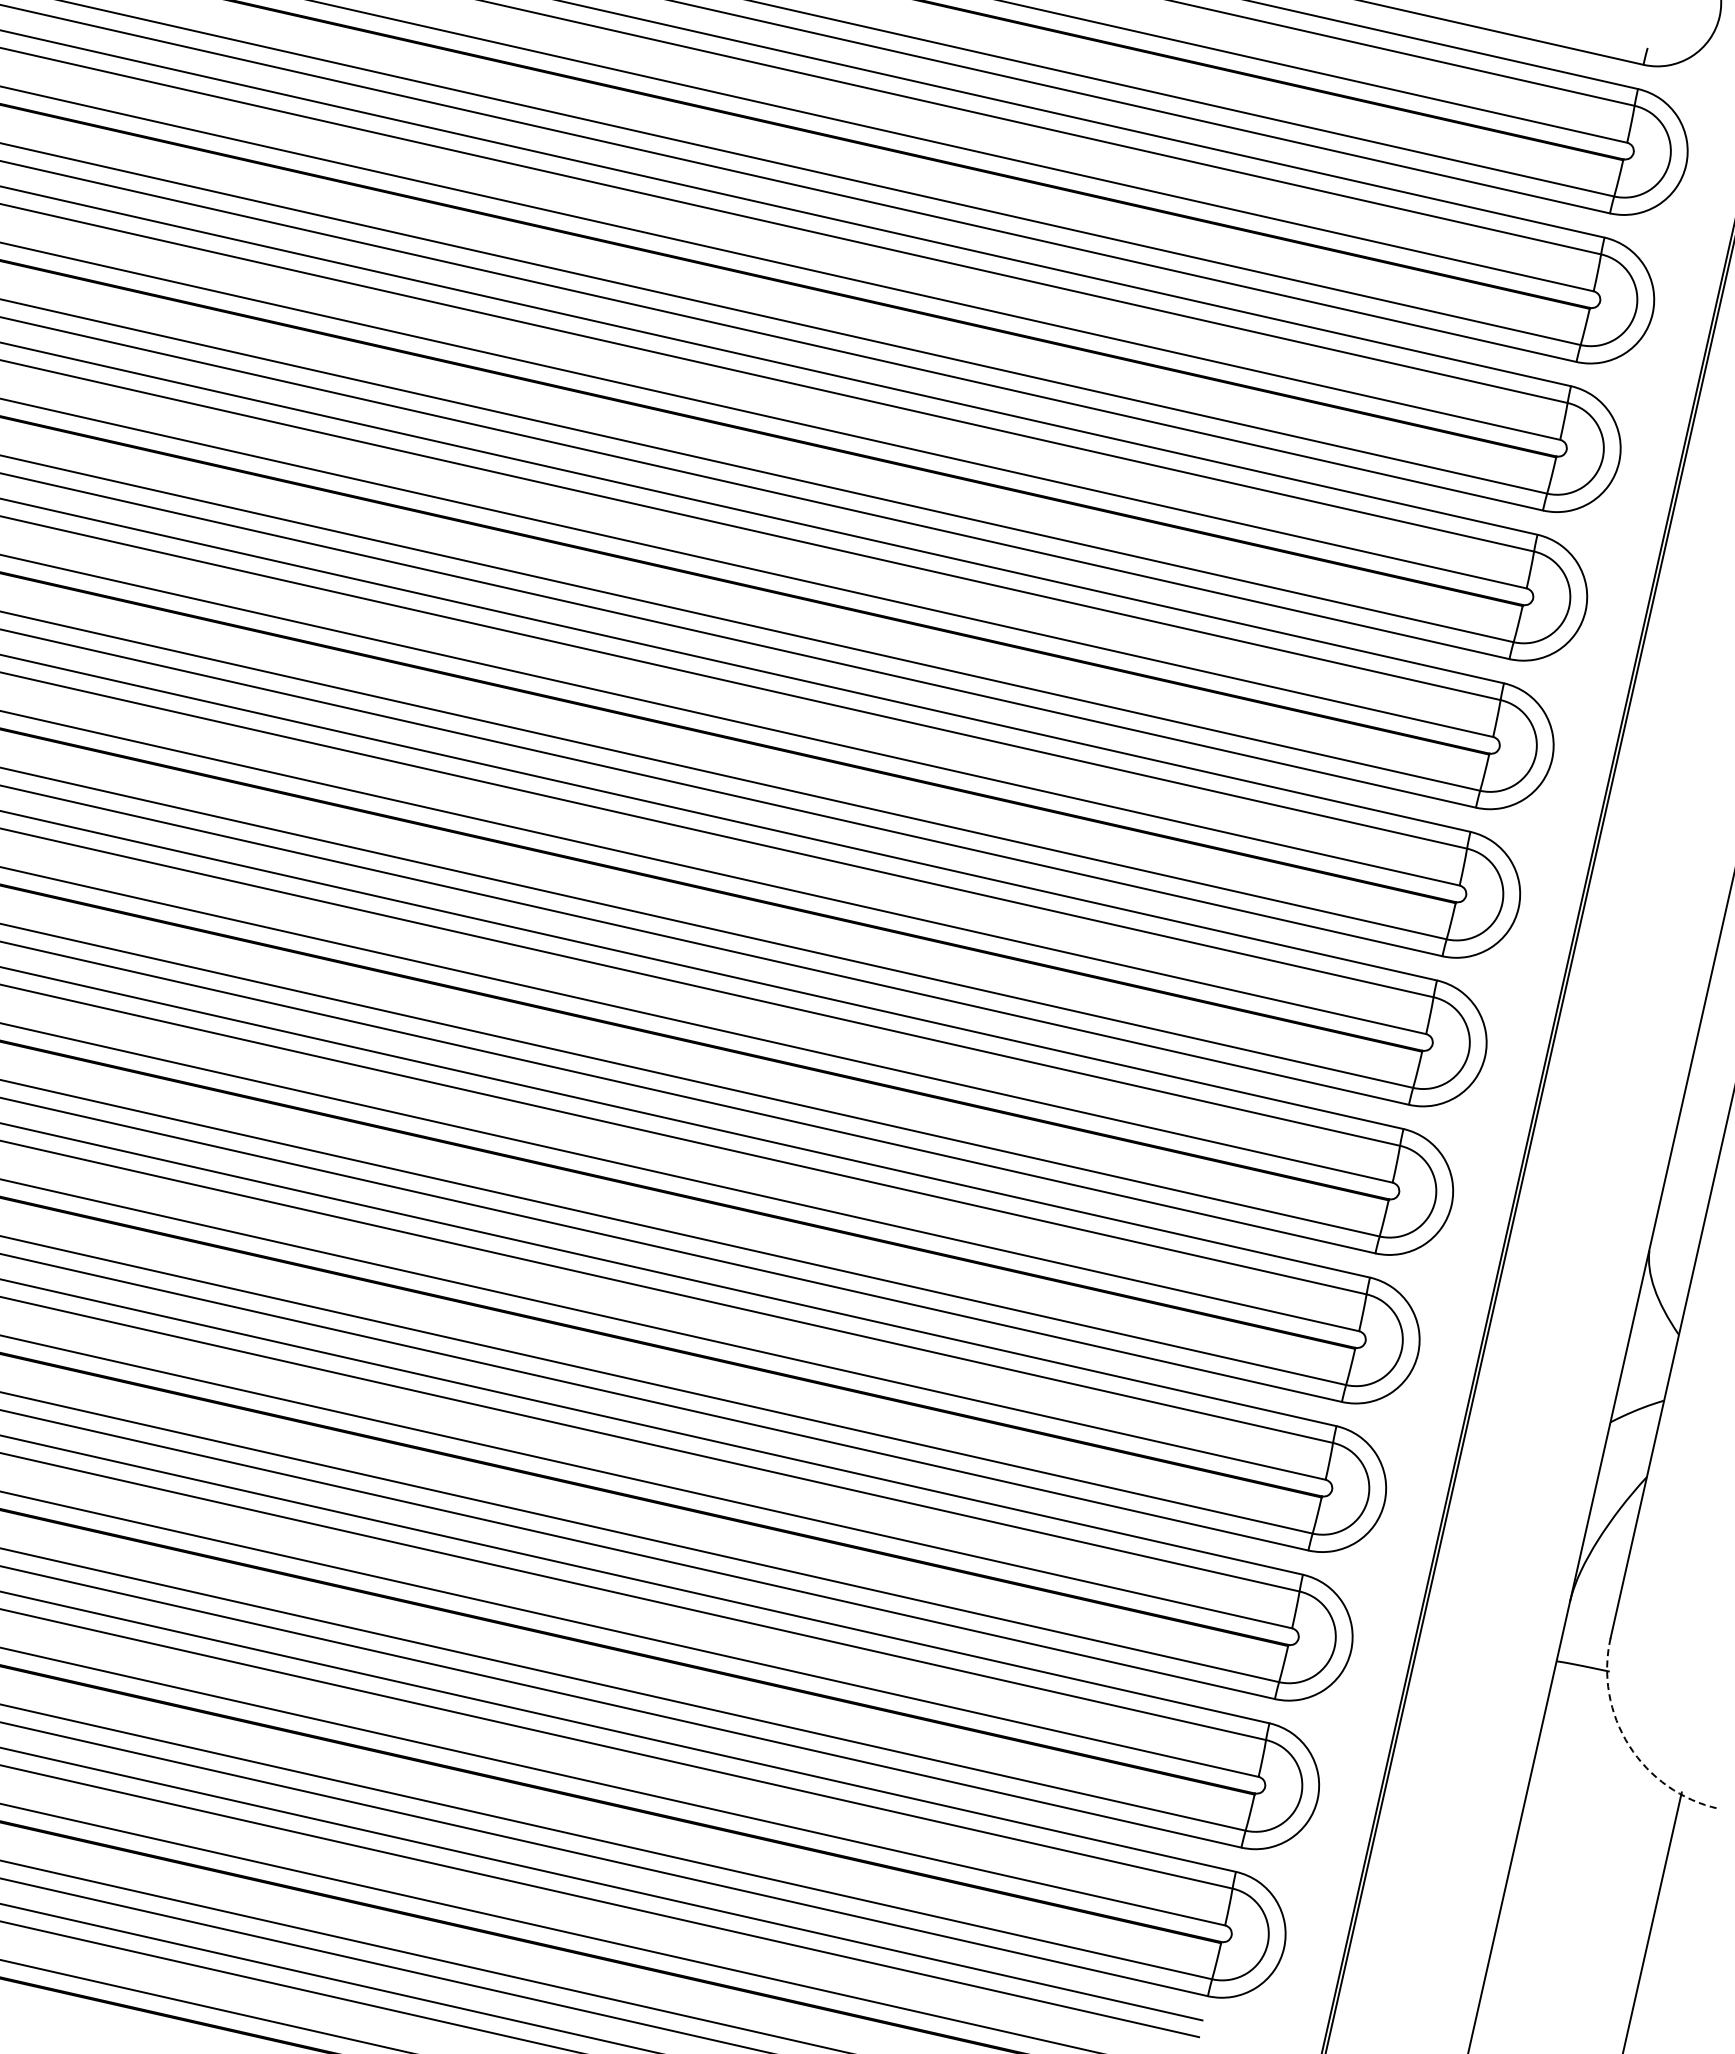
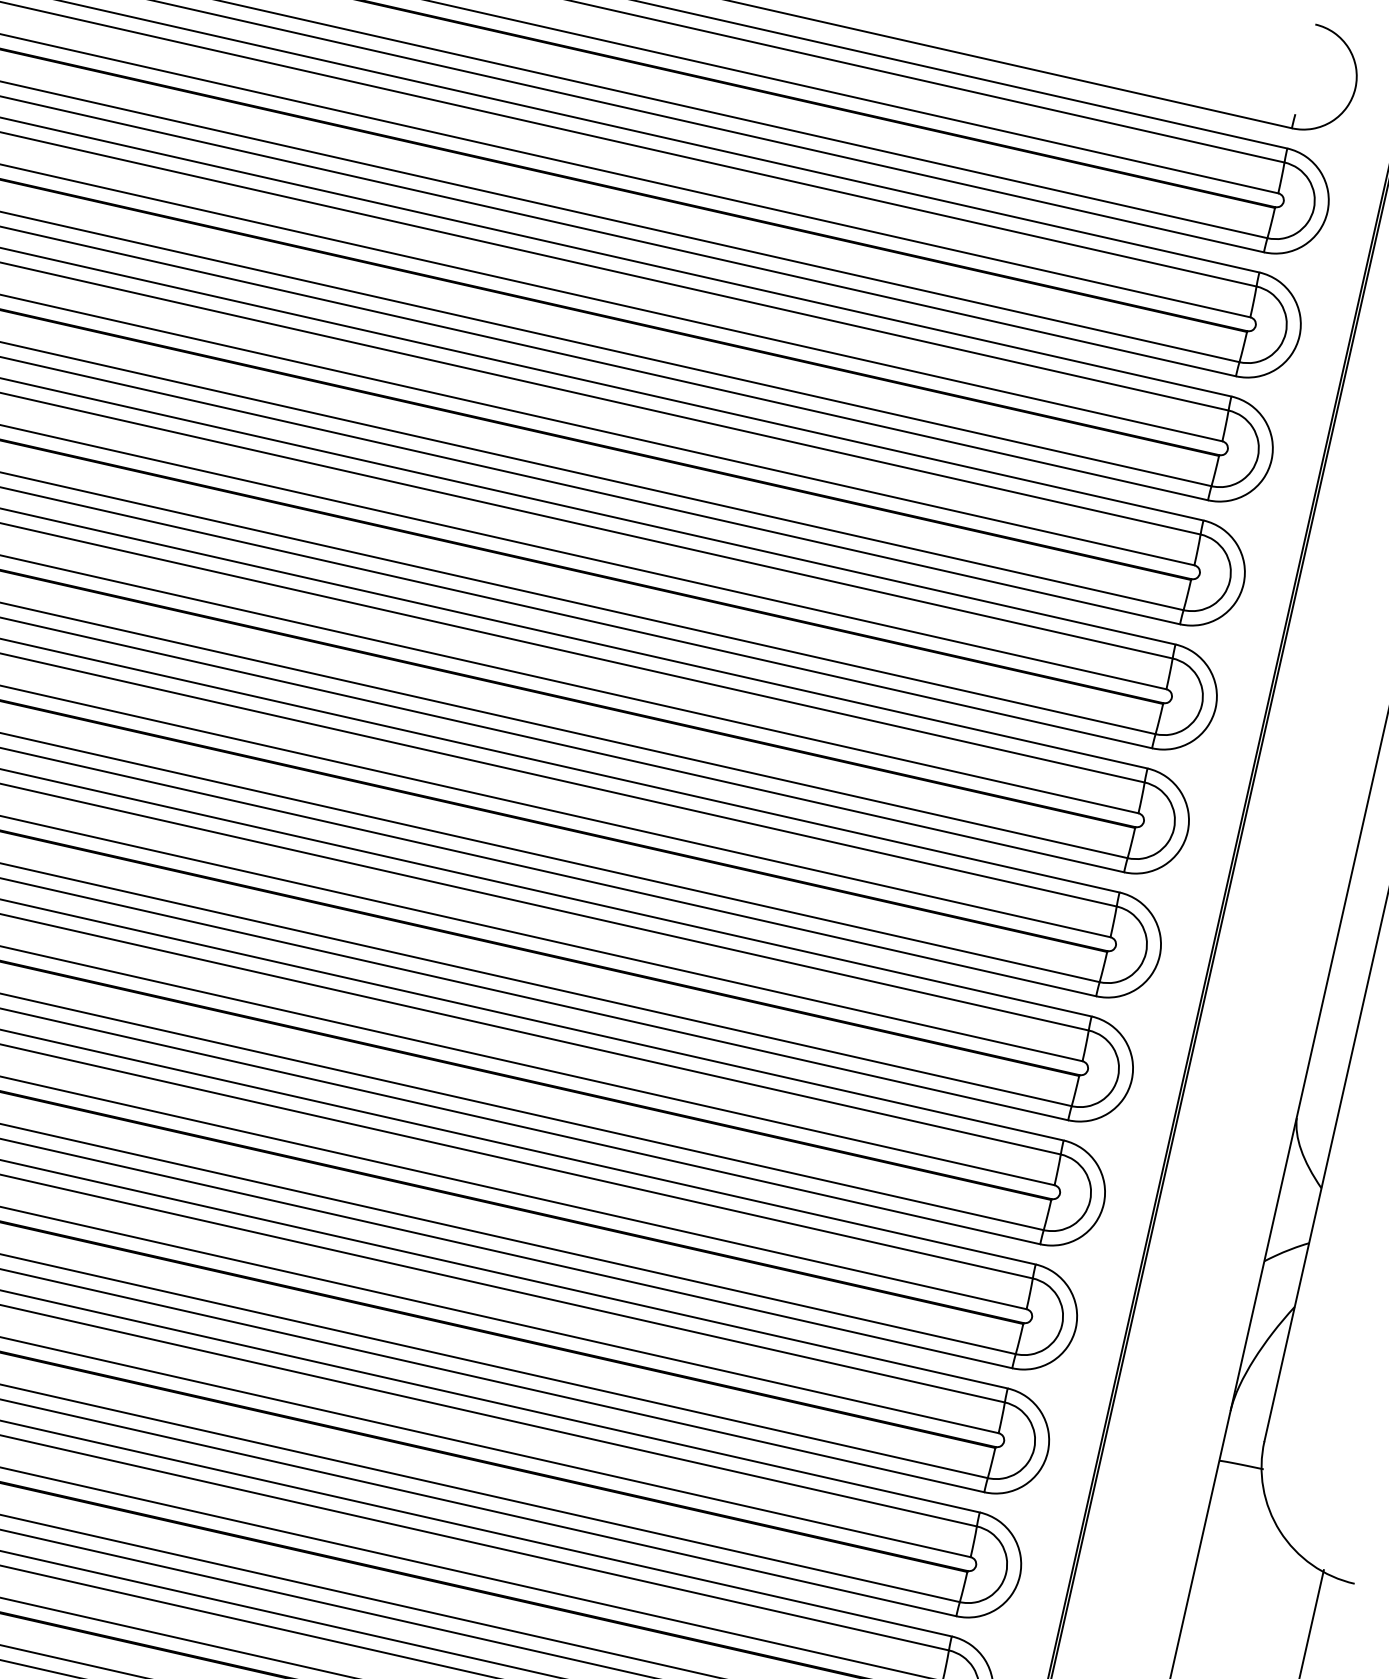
arc: (1629, 1745) -> (1280, 1530), dashed -> solid

